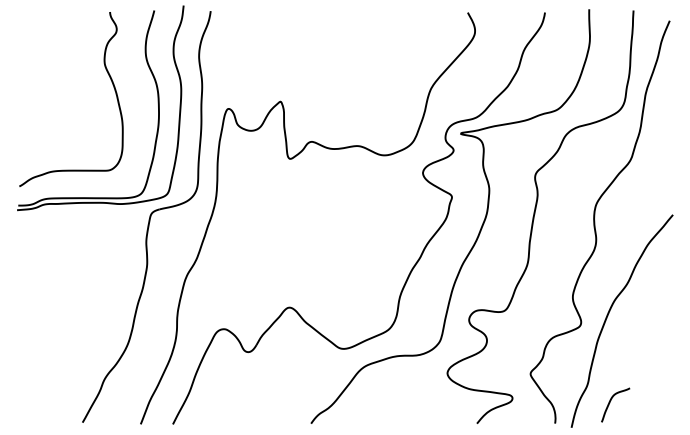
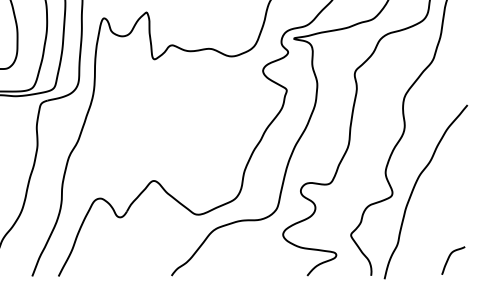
curve: (610, 403) -> (449, 259), moved

